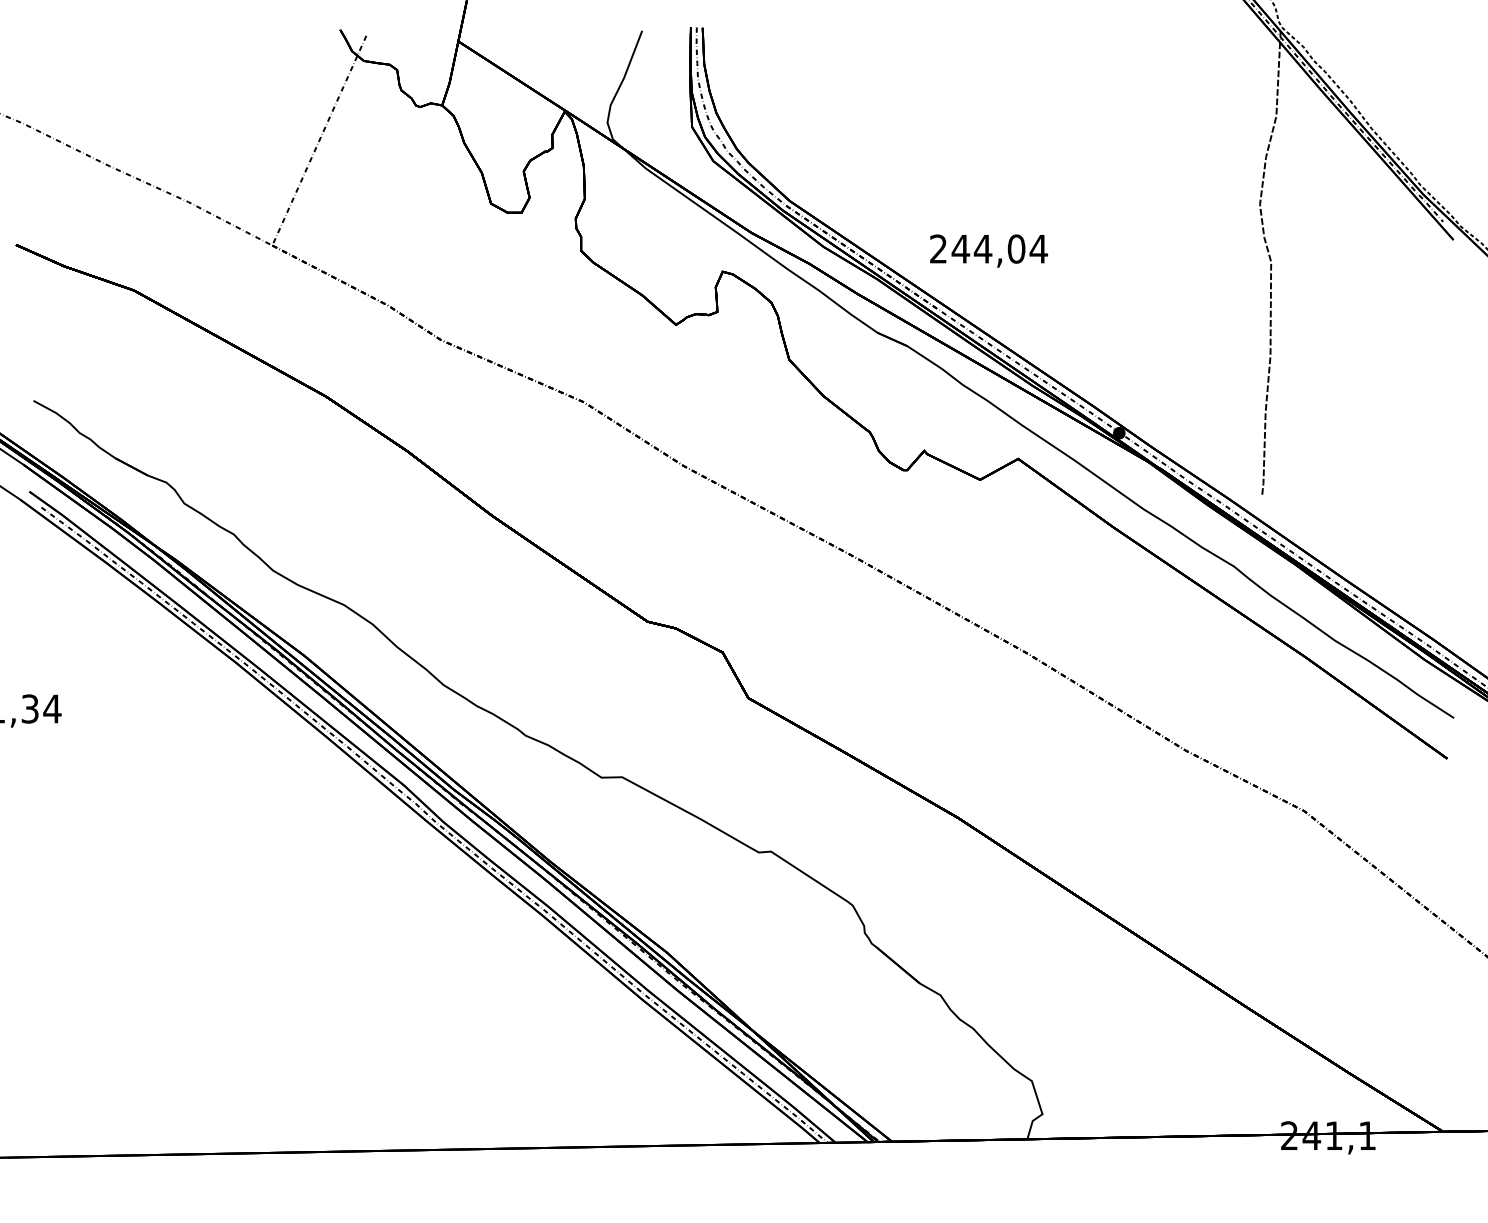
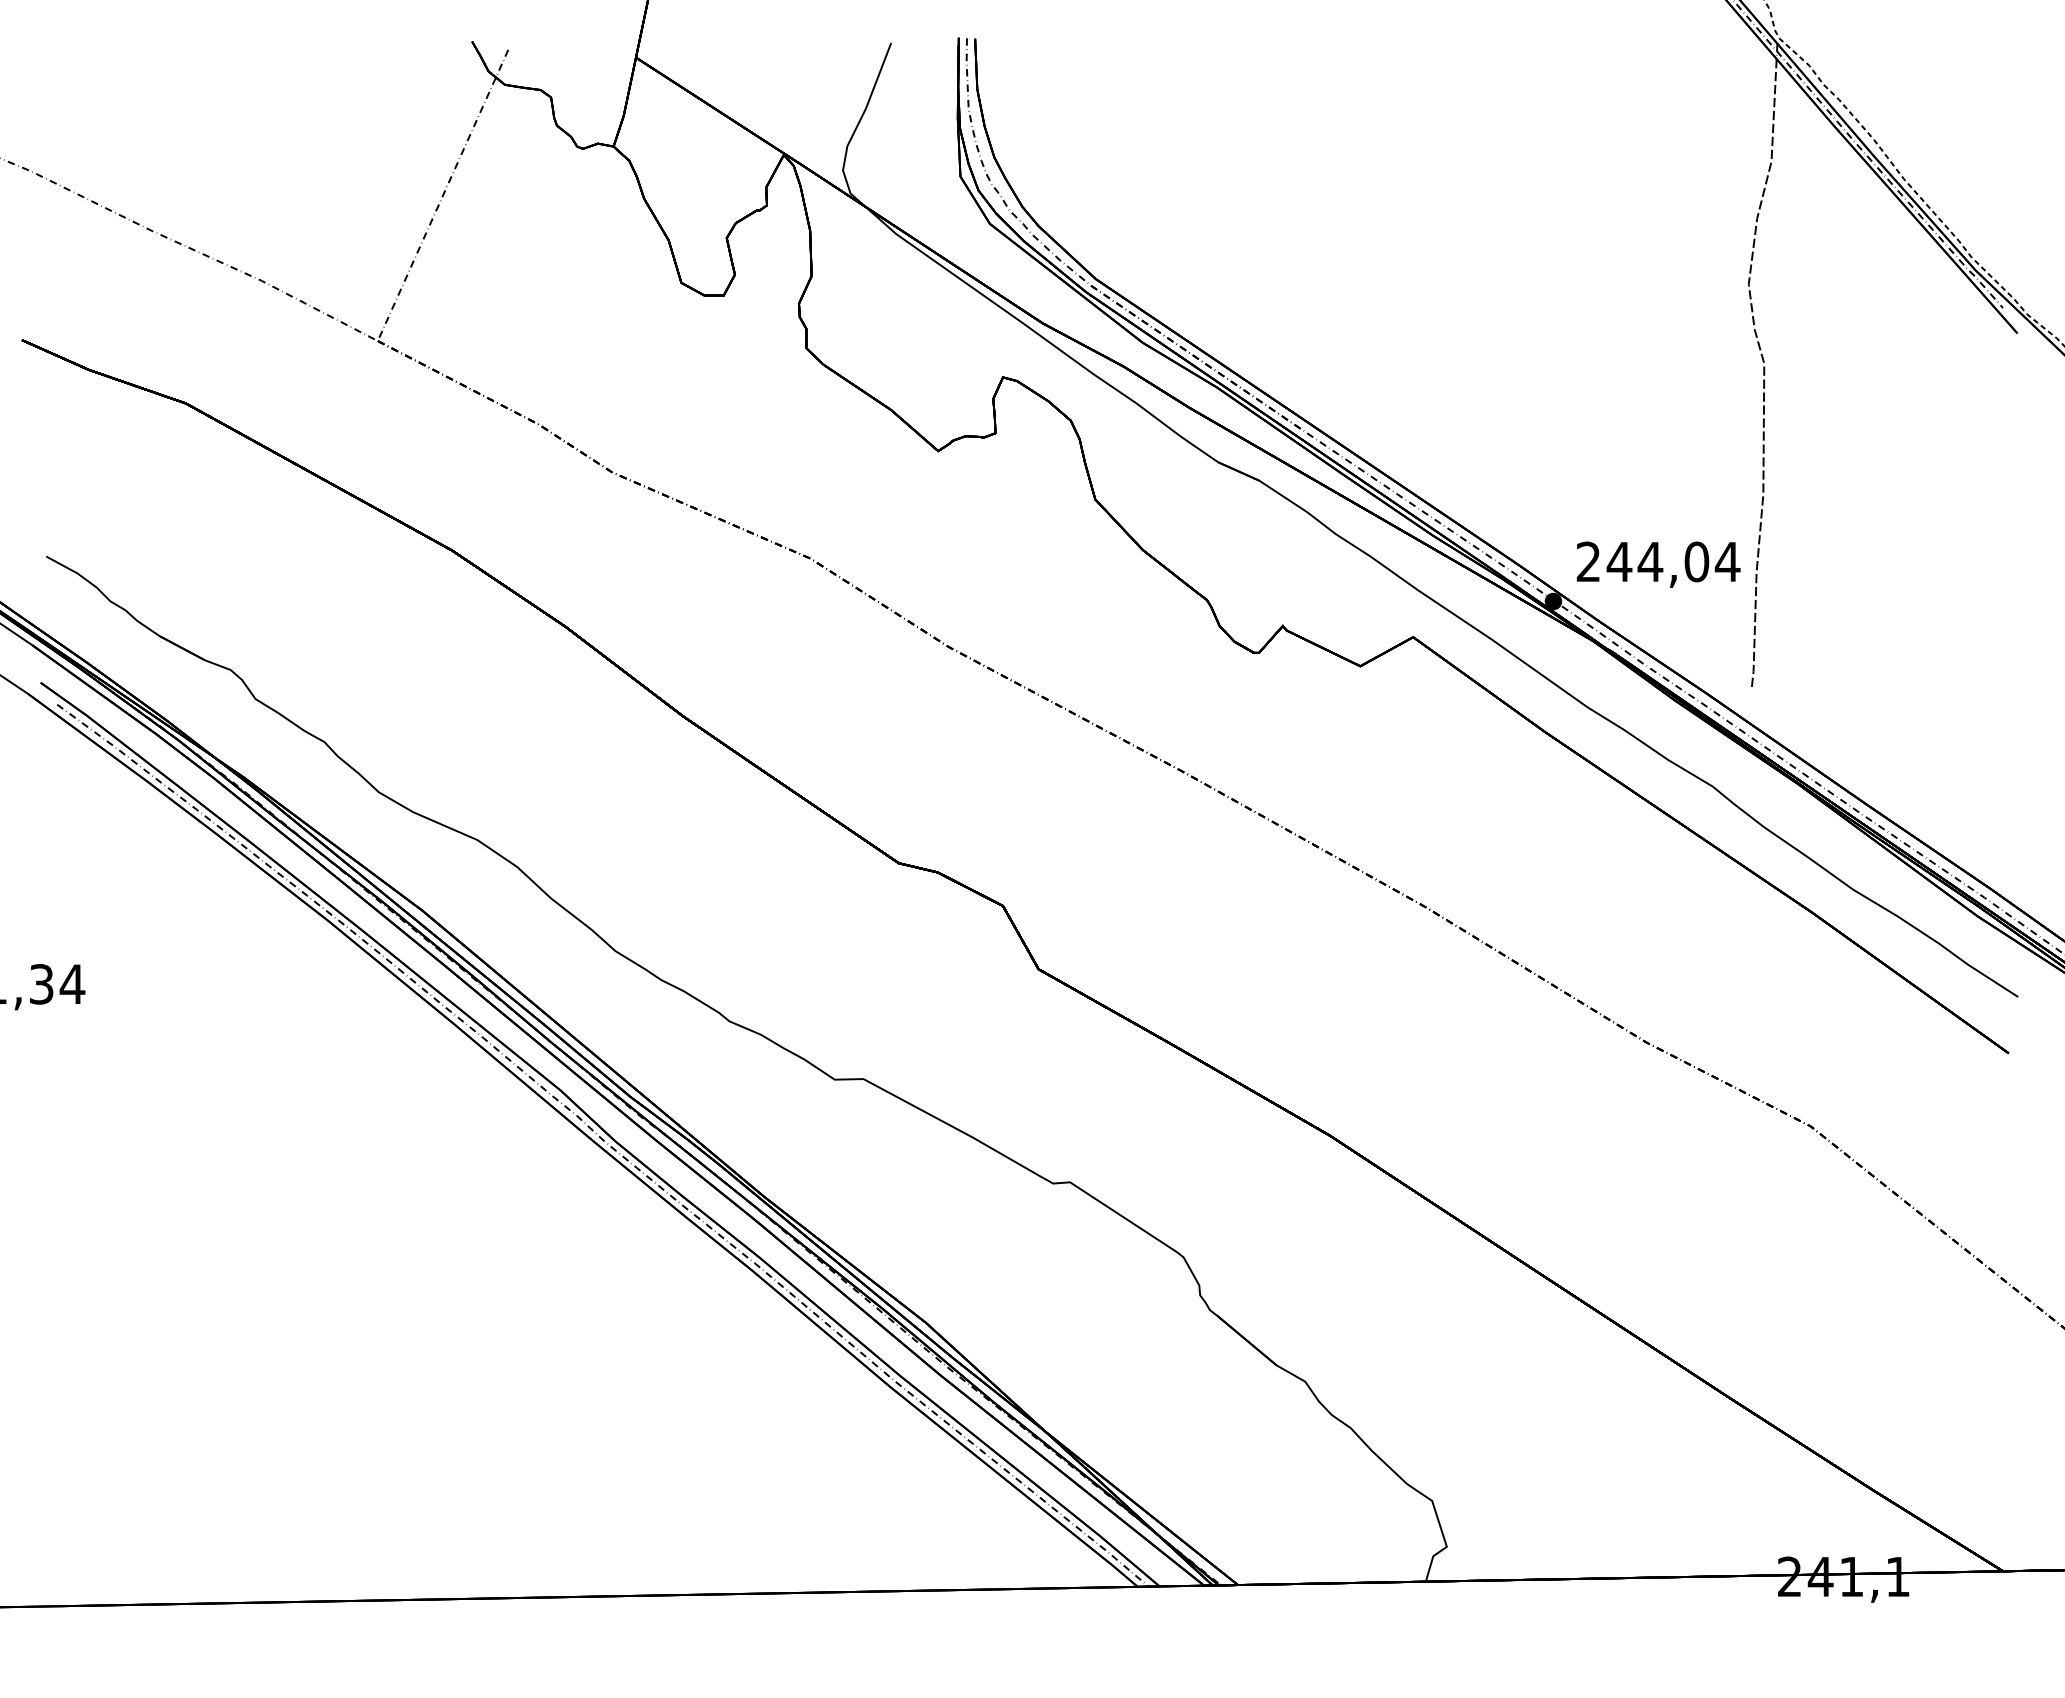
text: (988, 250) -> (1658, 564), moved

